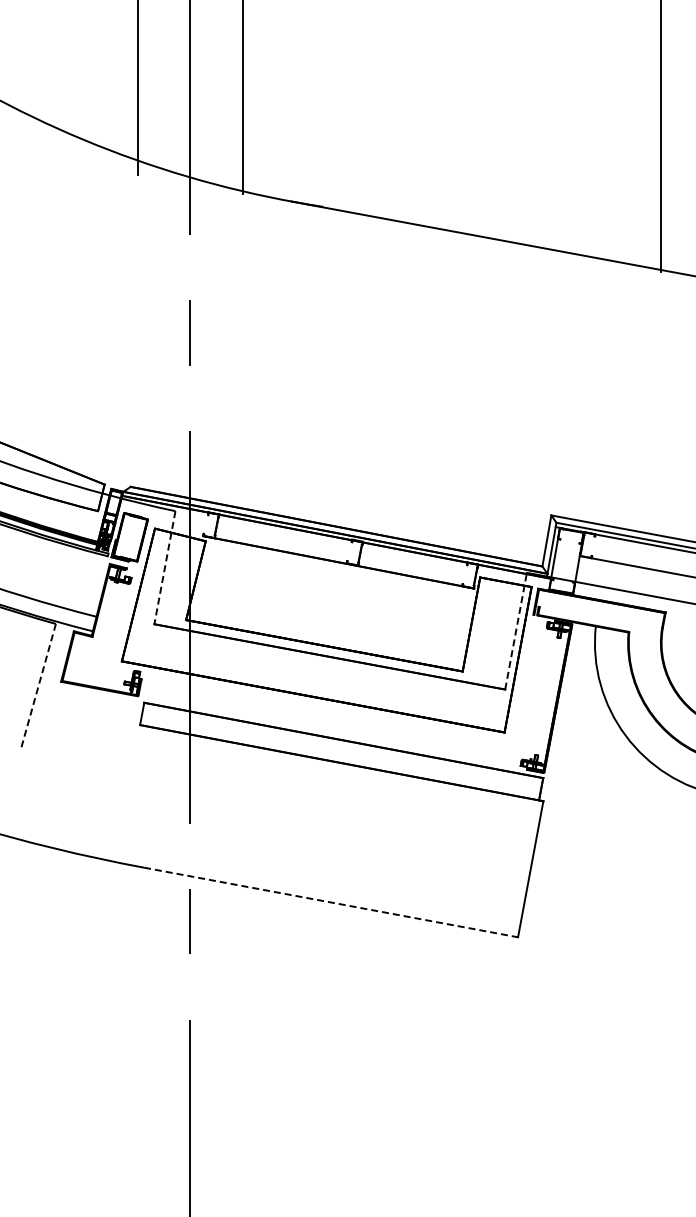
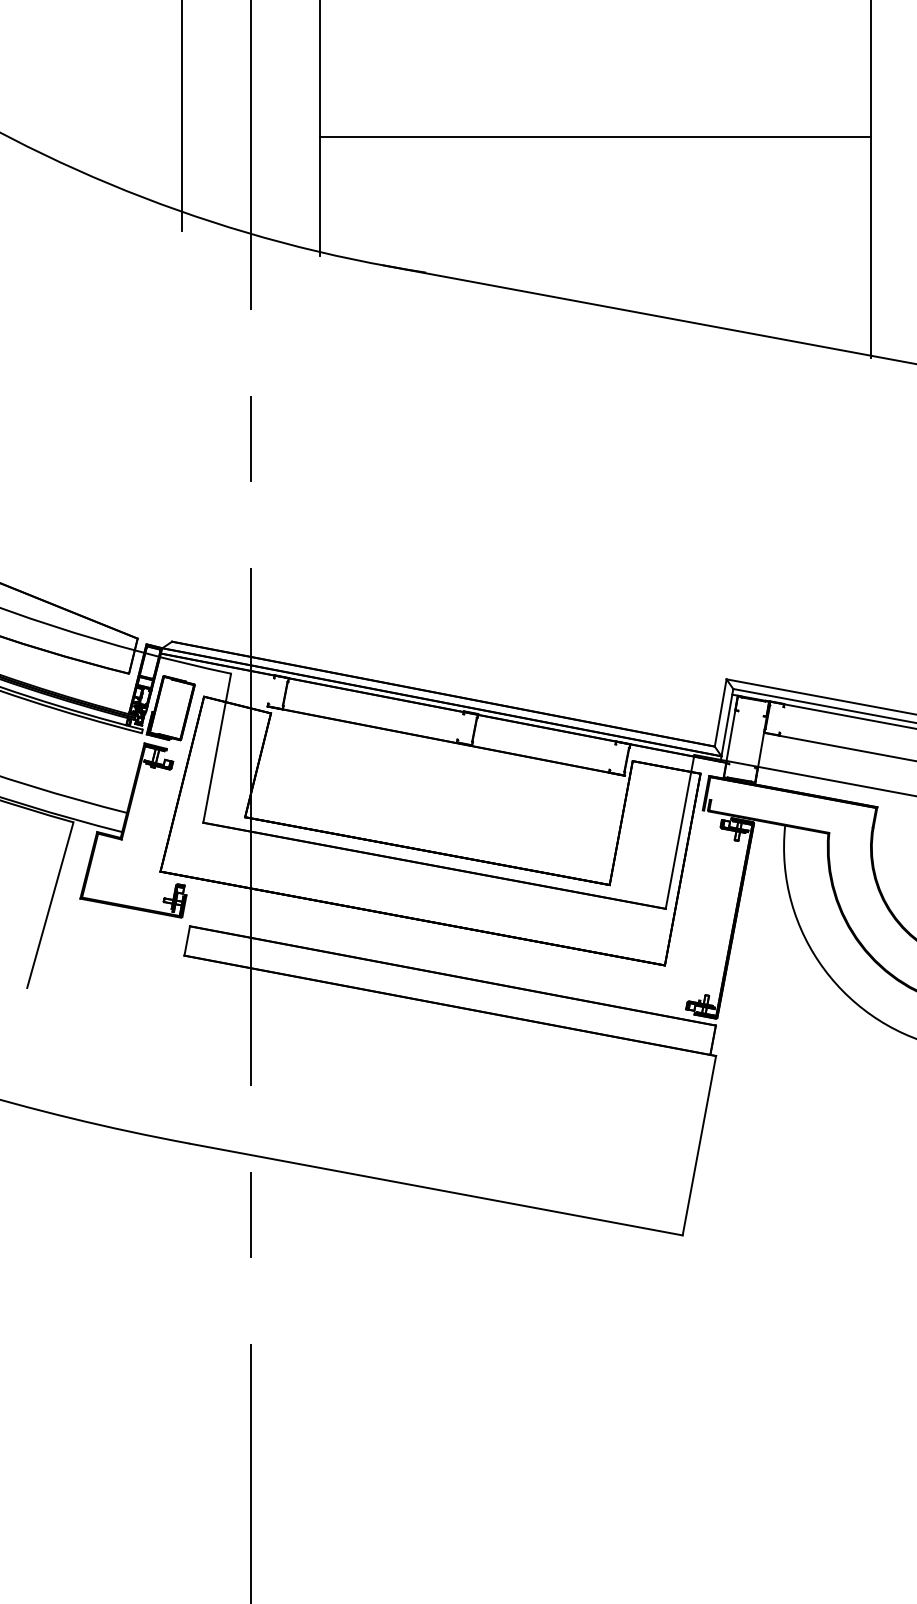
line: (451, 104) -> (594, 137), added
line: (164, 567) -> (216, 747), dashed -> solid
line: (516, 630) -> (680, 831), dashed -> solid
line: (38, 687) -> (50, 906), dashed -> solid
line: (331, 902) -> (436, 1189), dashed -> solid

